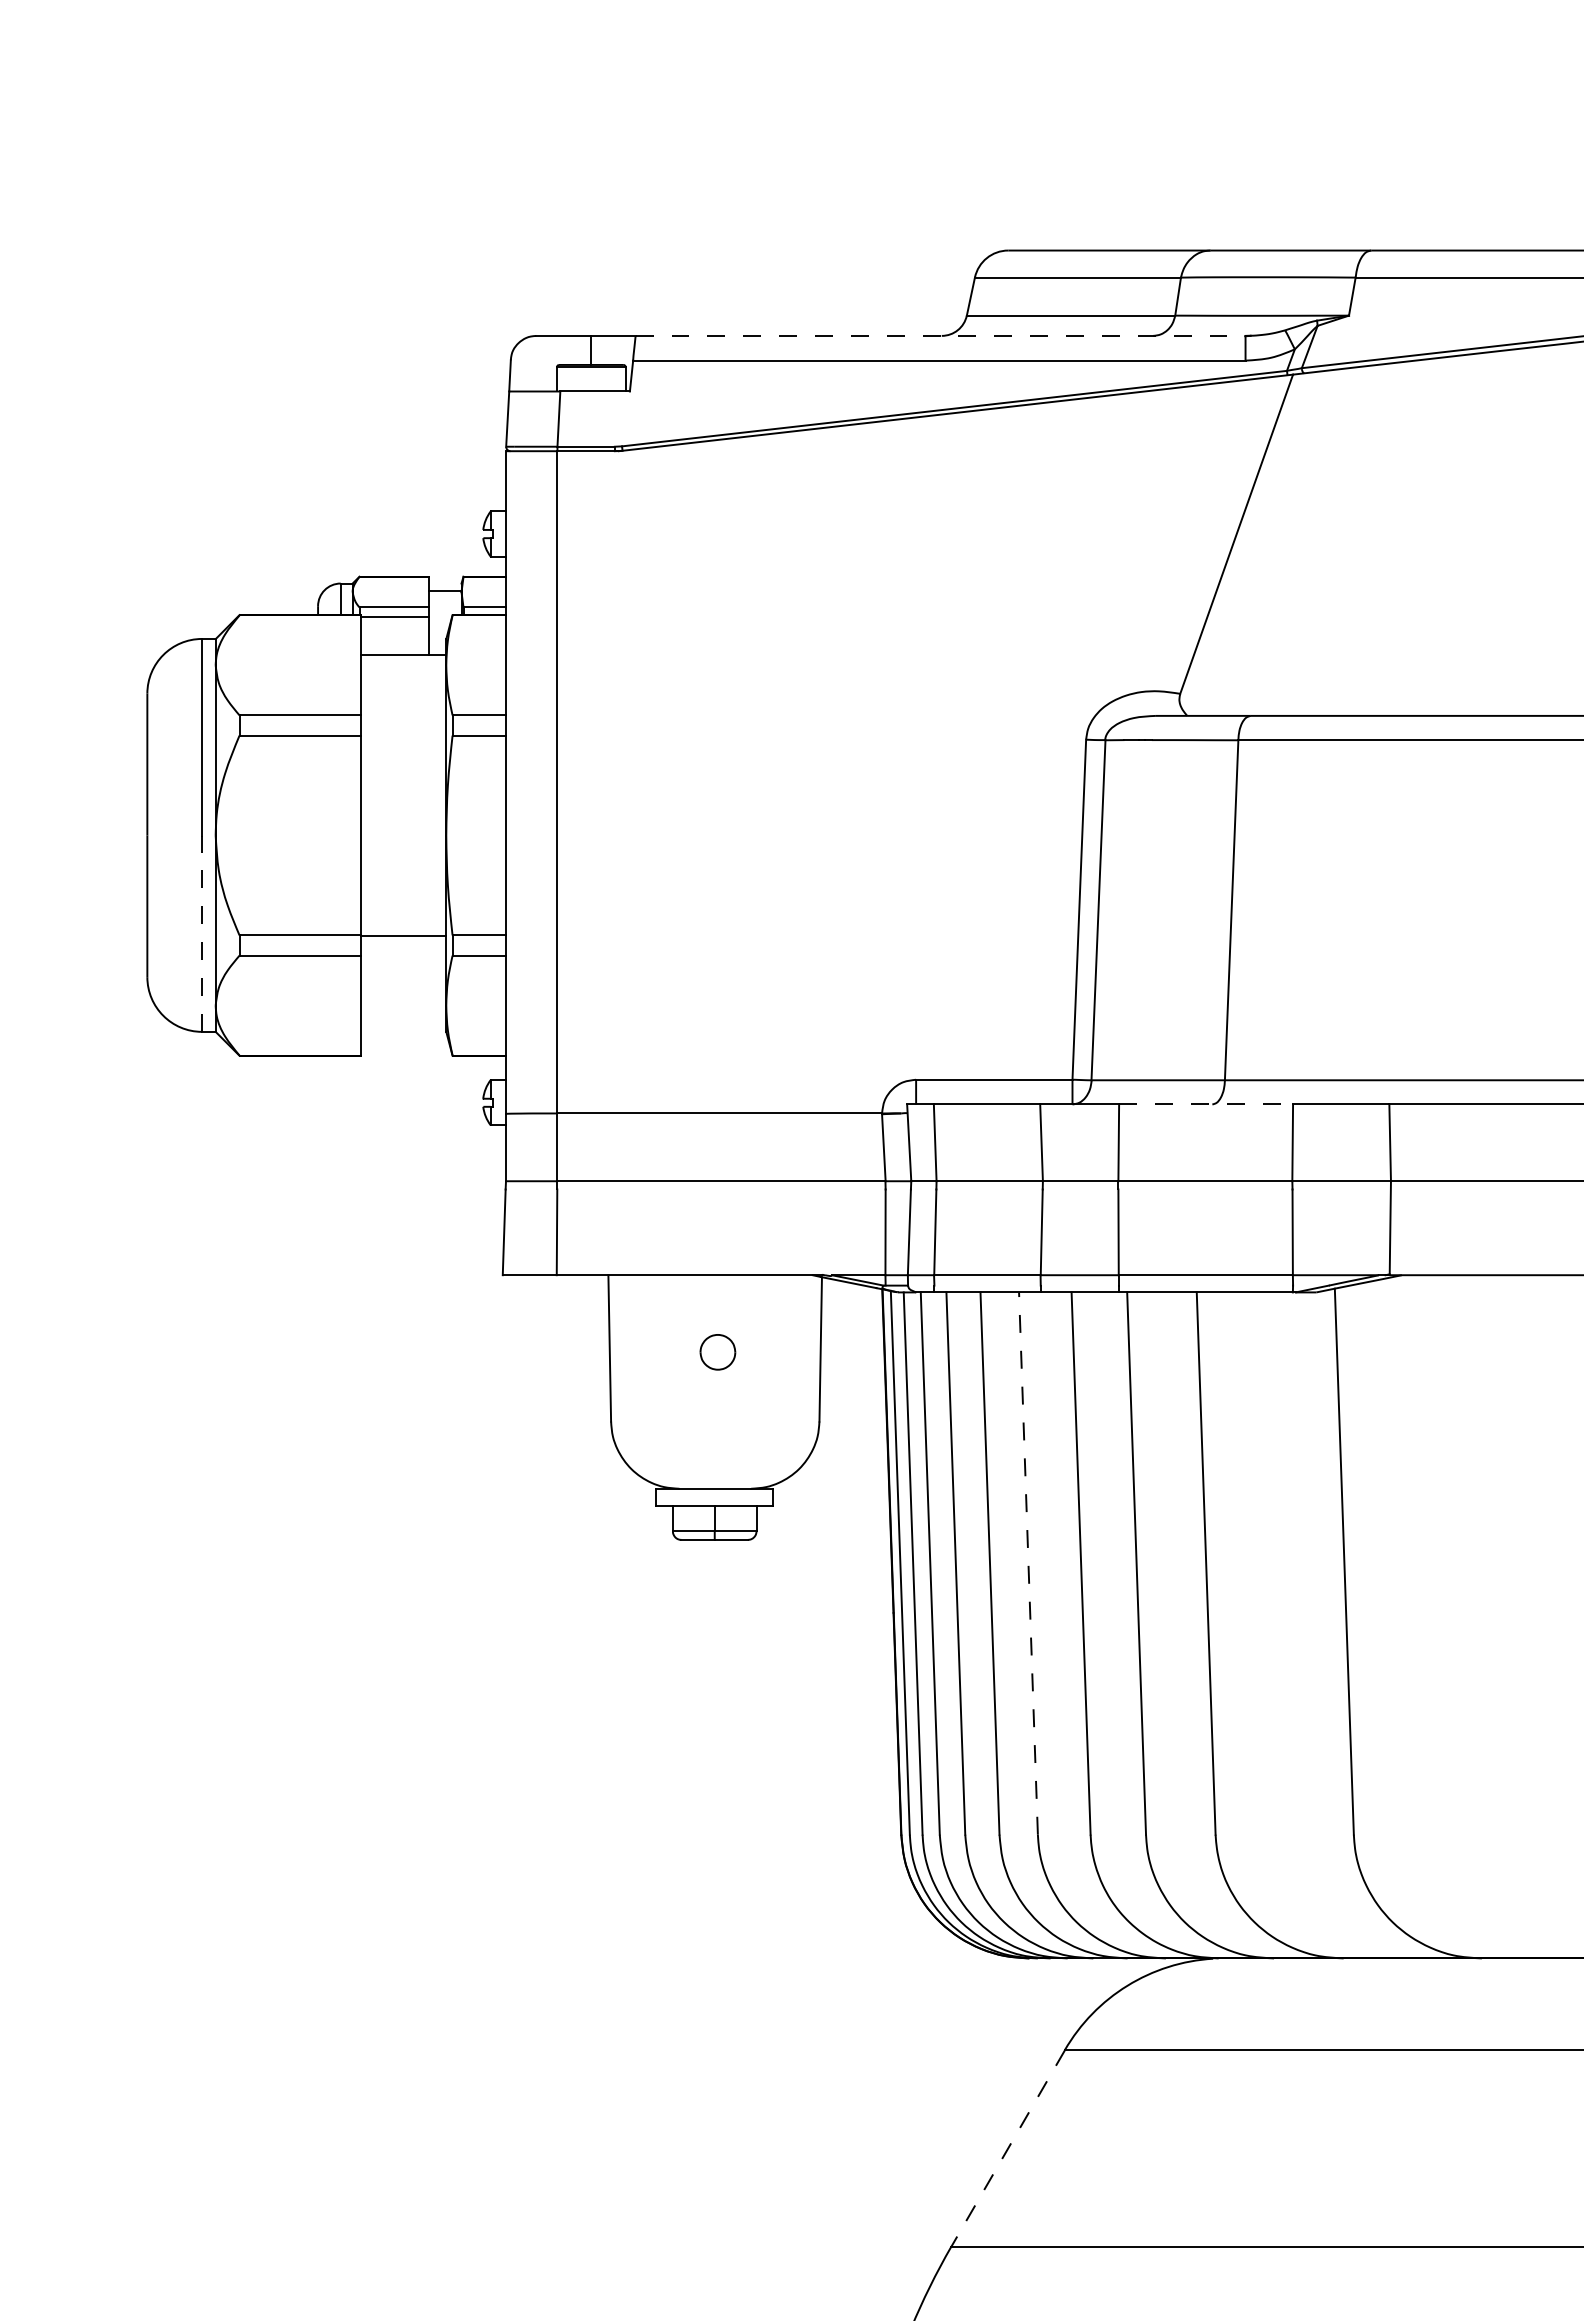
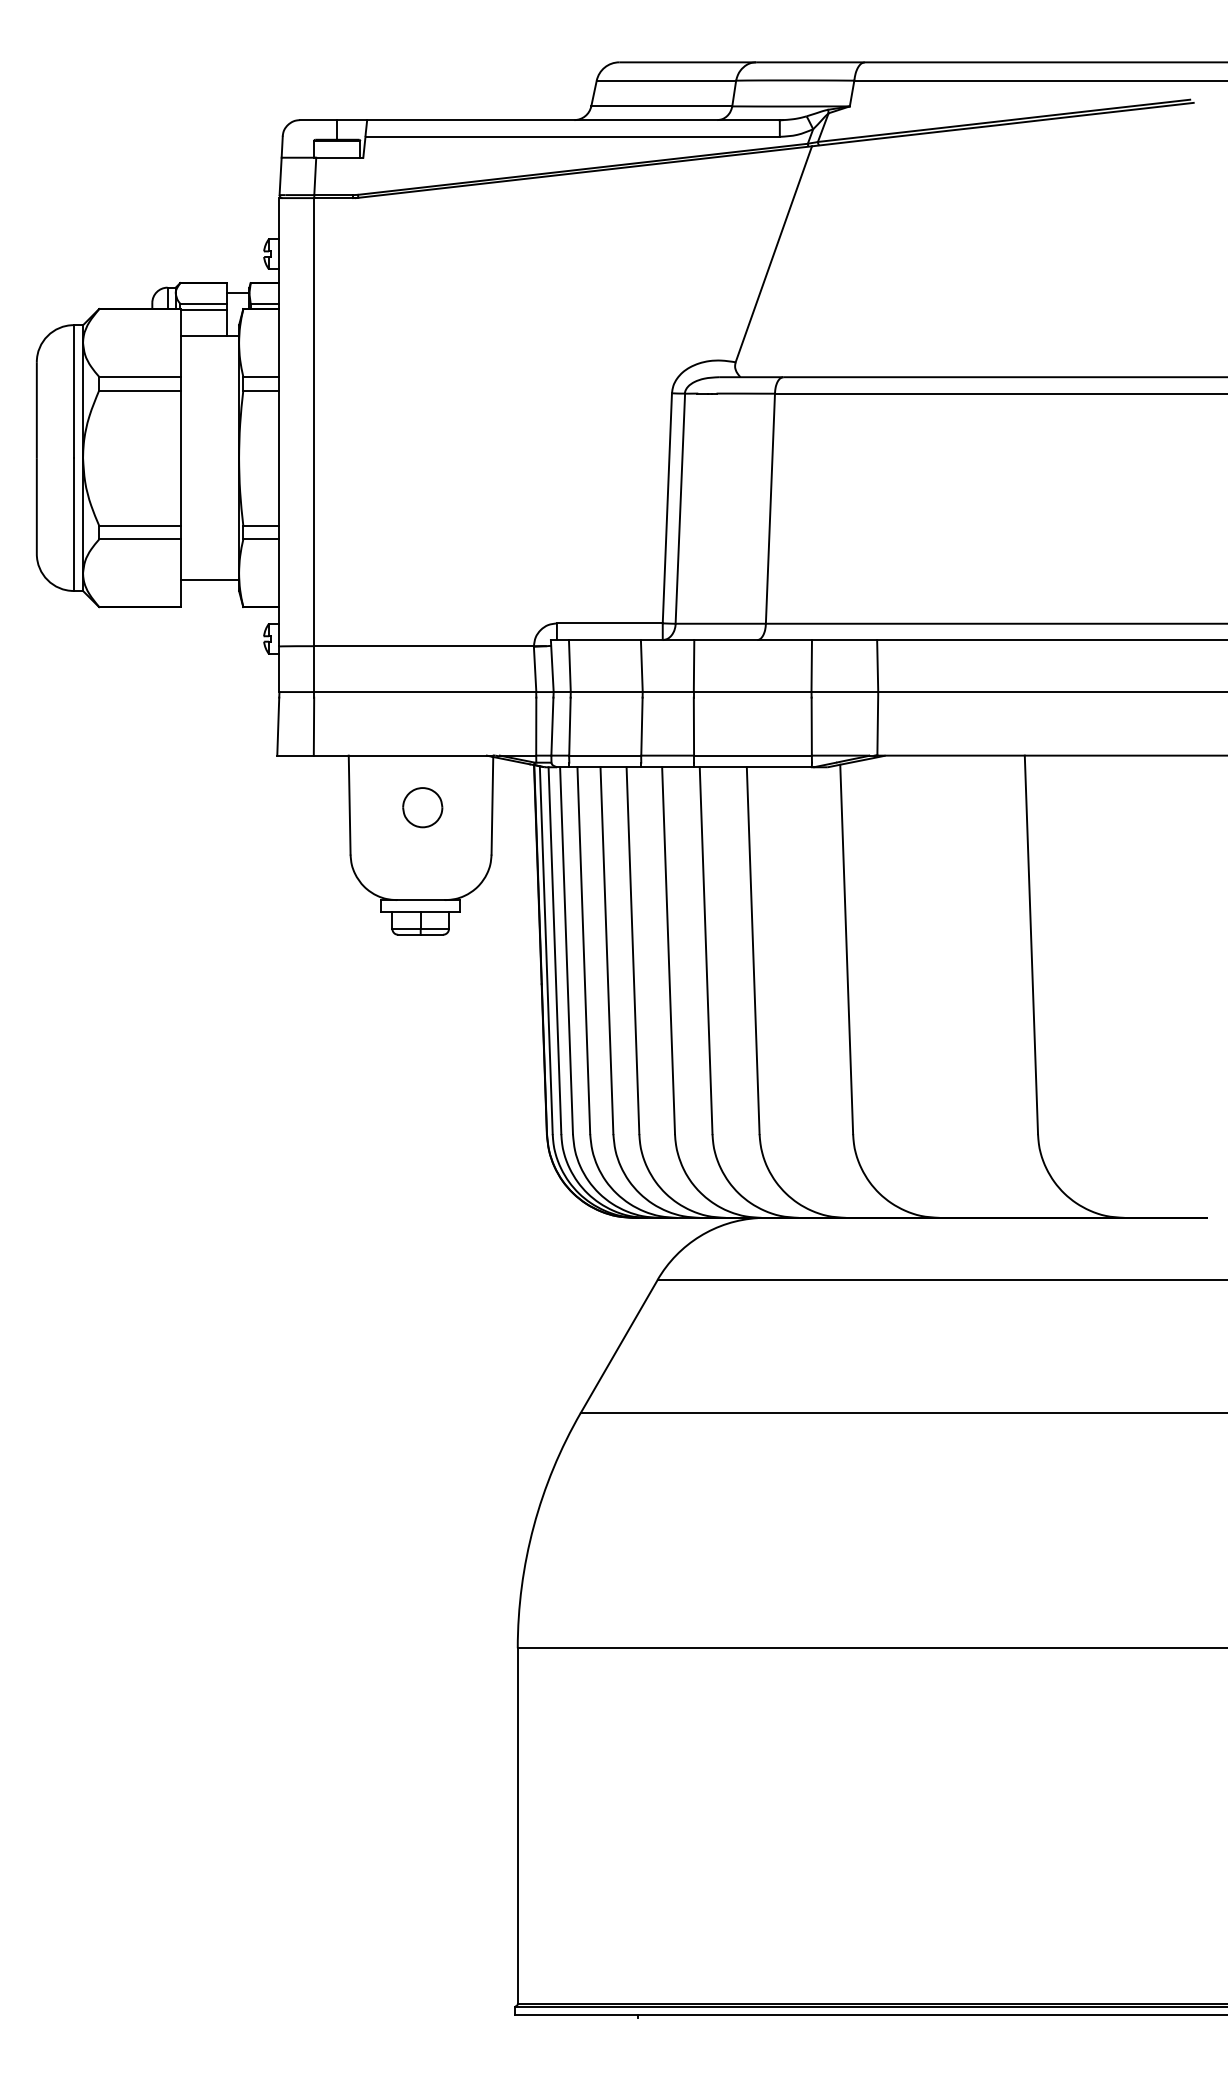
line: (942, 336) -> (574, 120), dashed -> solid
line: (201, 933) -> (73, 524), dashed -> solid
line: (404, 936) -> (210, 580), moved
line: (1206, 1105) -> (753, 640), dashed -> solid
part: (717, 1351) -> (422, 807), size x1.67
line: (1027, 1563) -> (632, 950), dashed -> solid
line: (1008, 2148) -> (619, 1346), dashed -> solid

